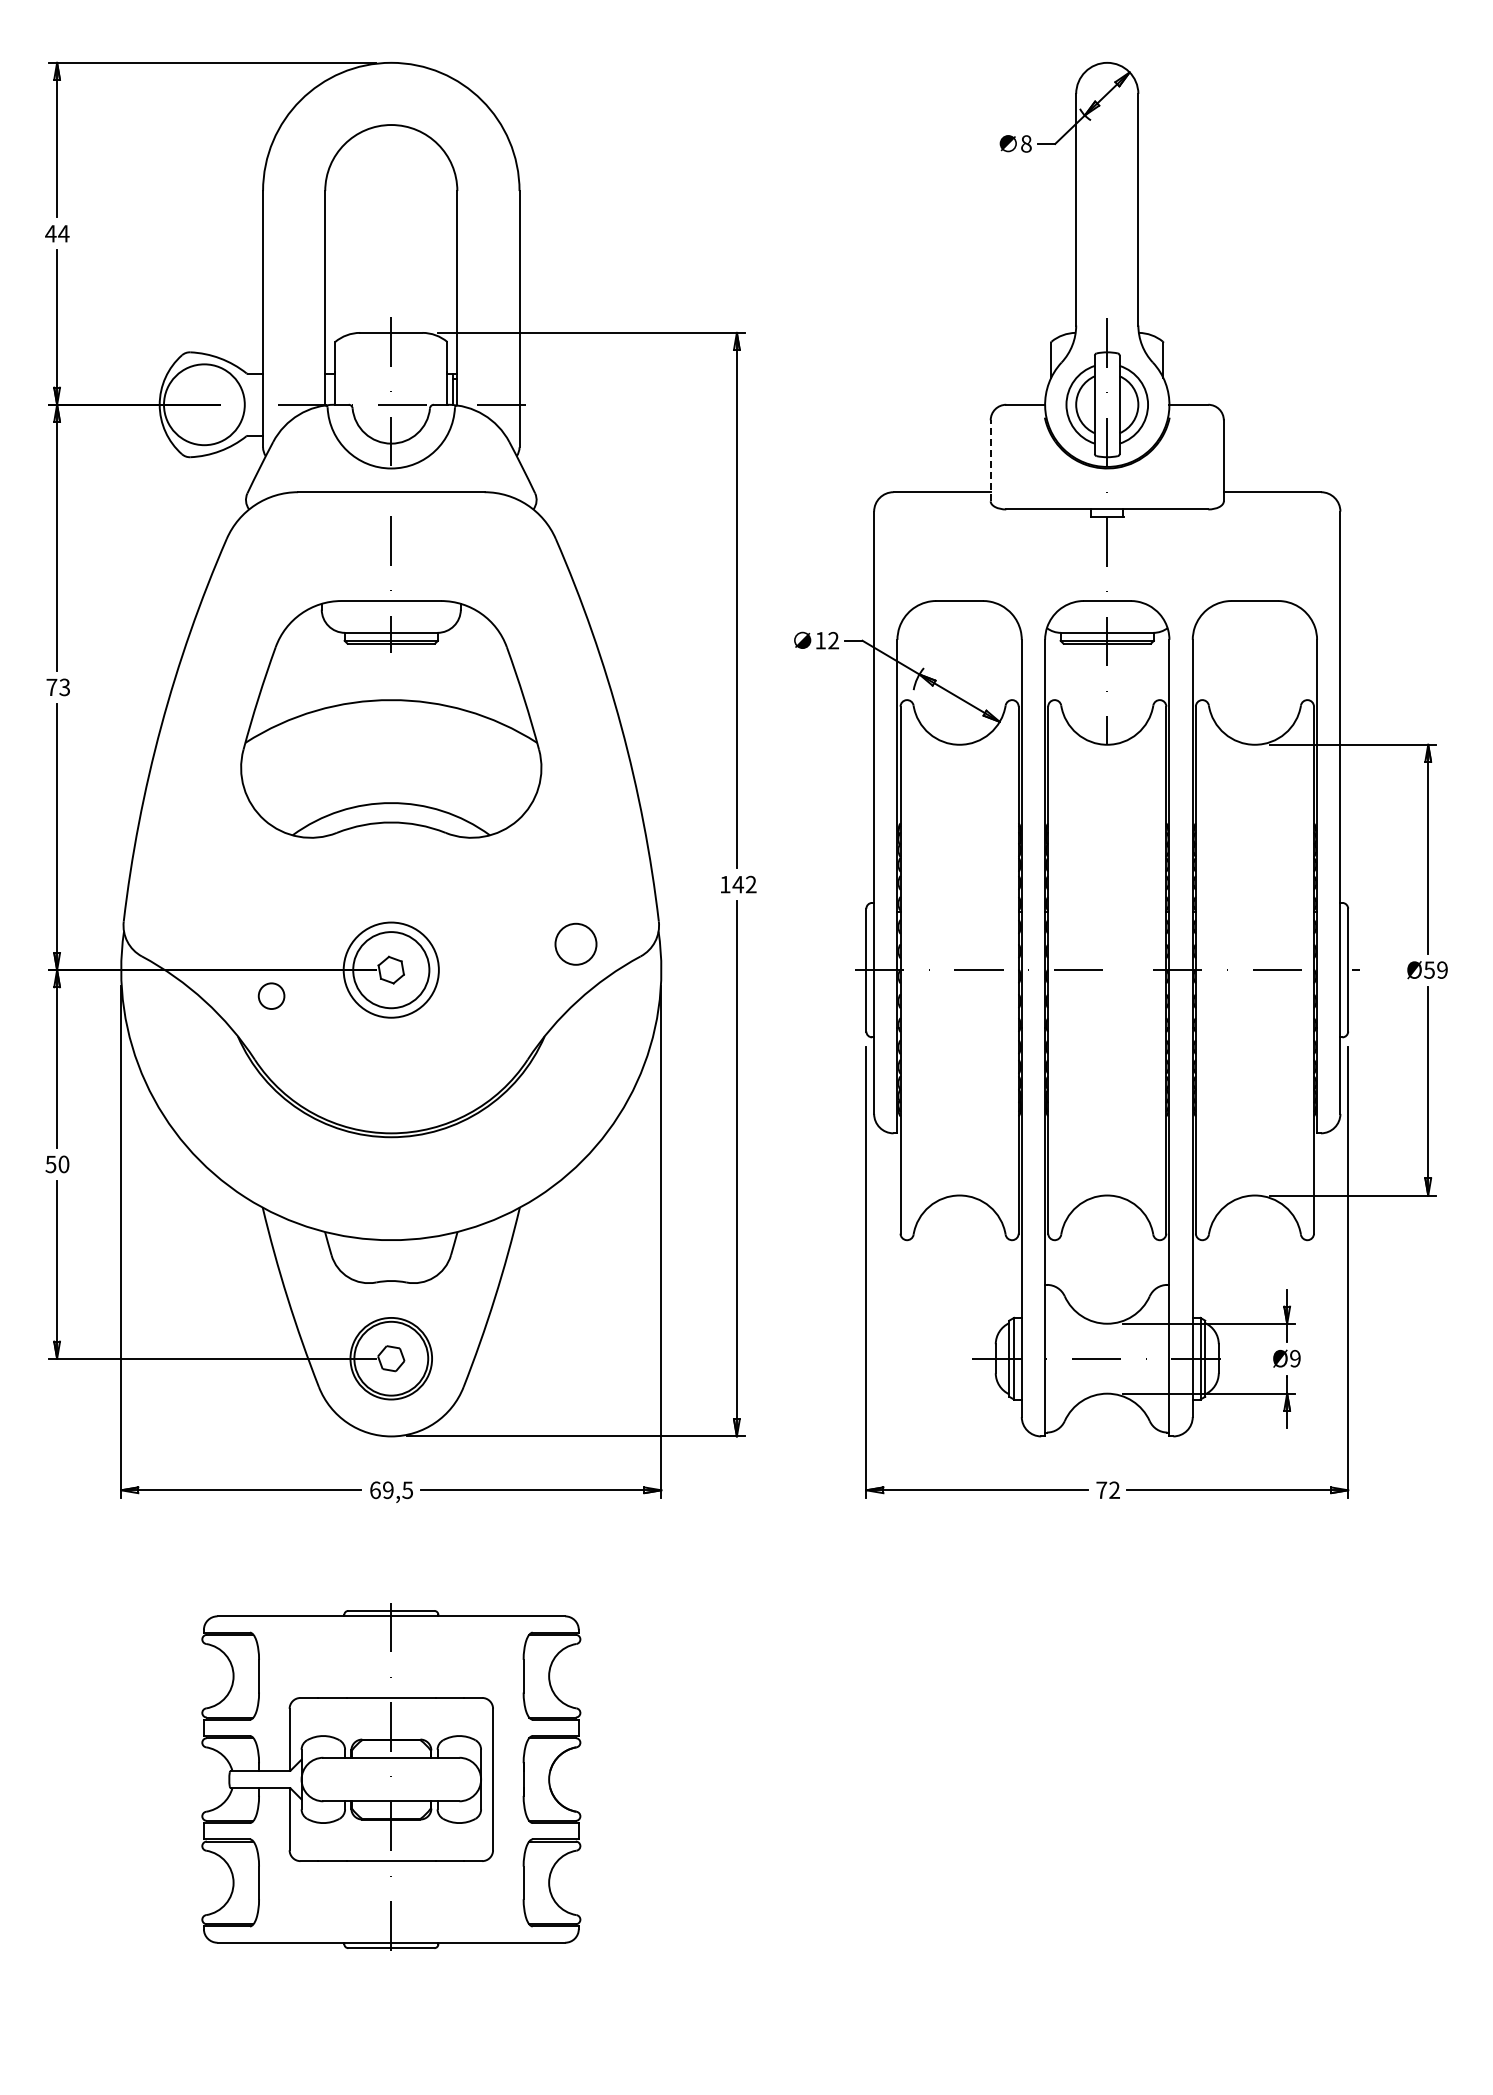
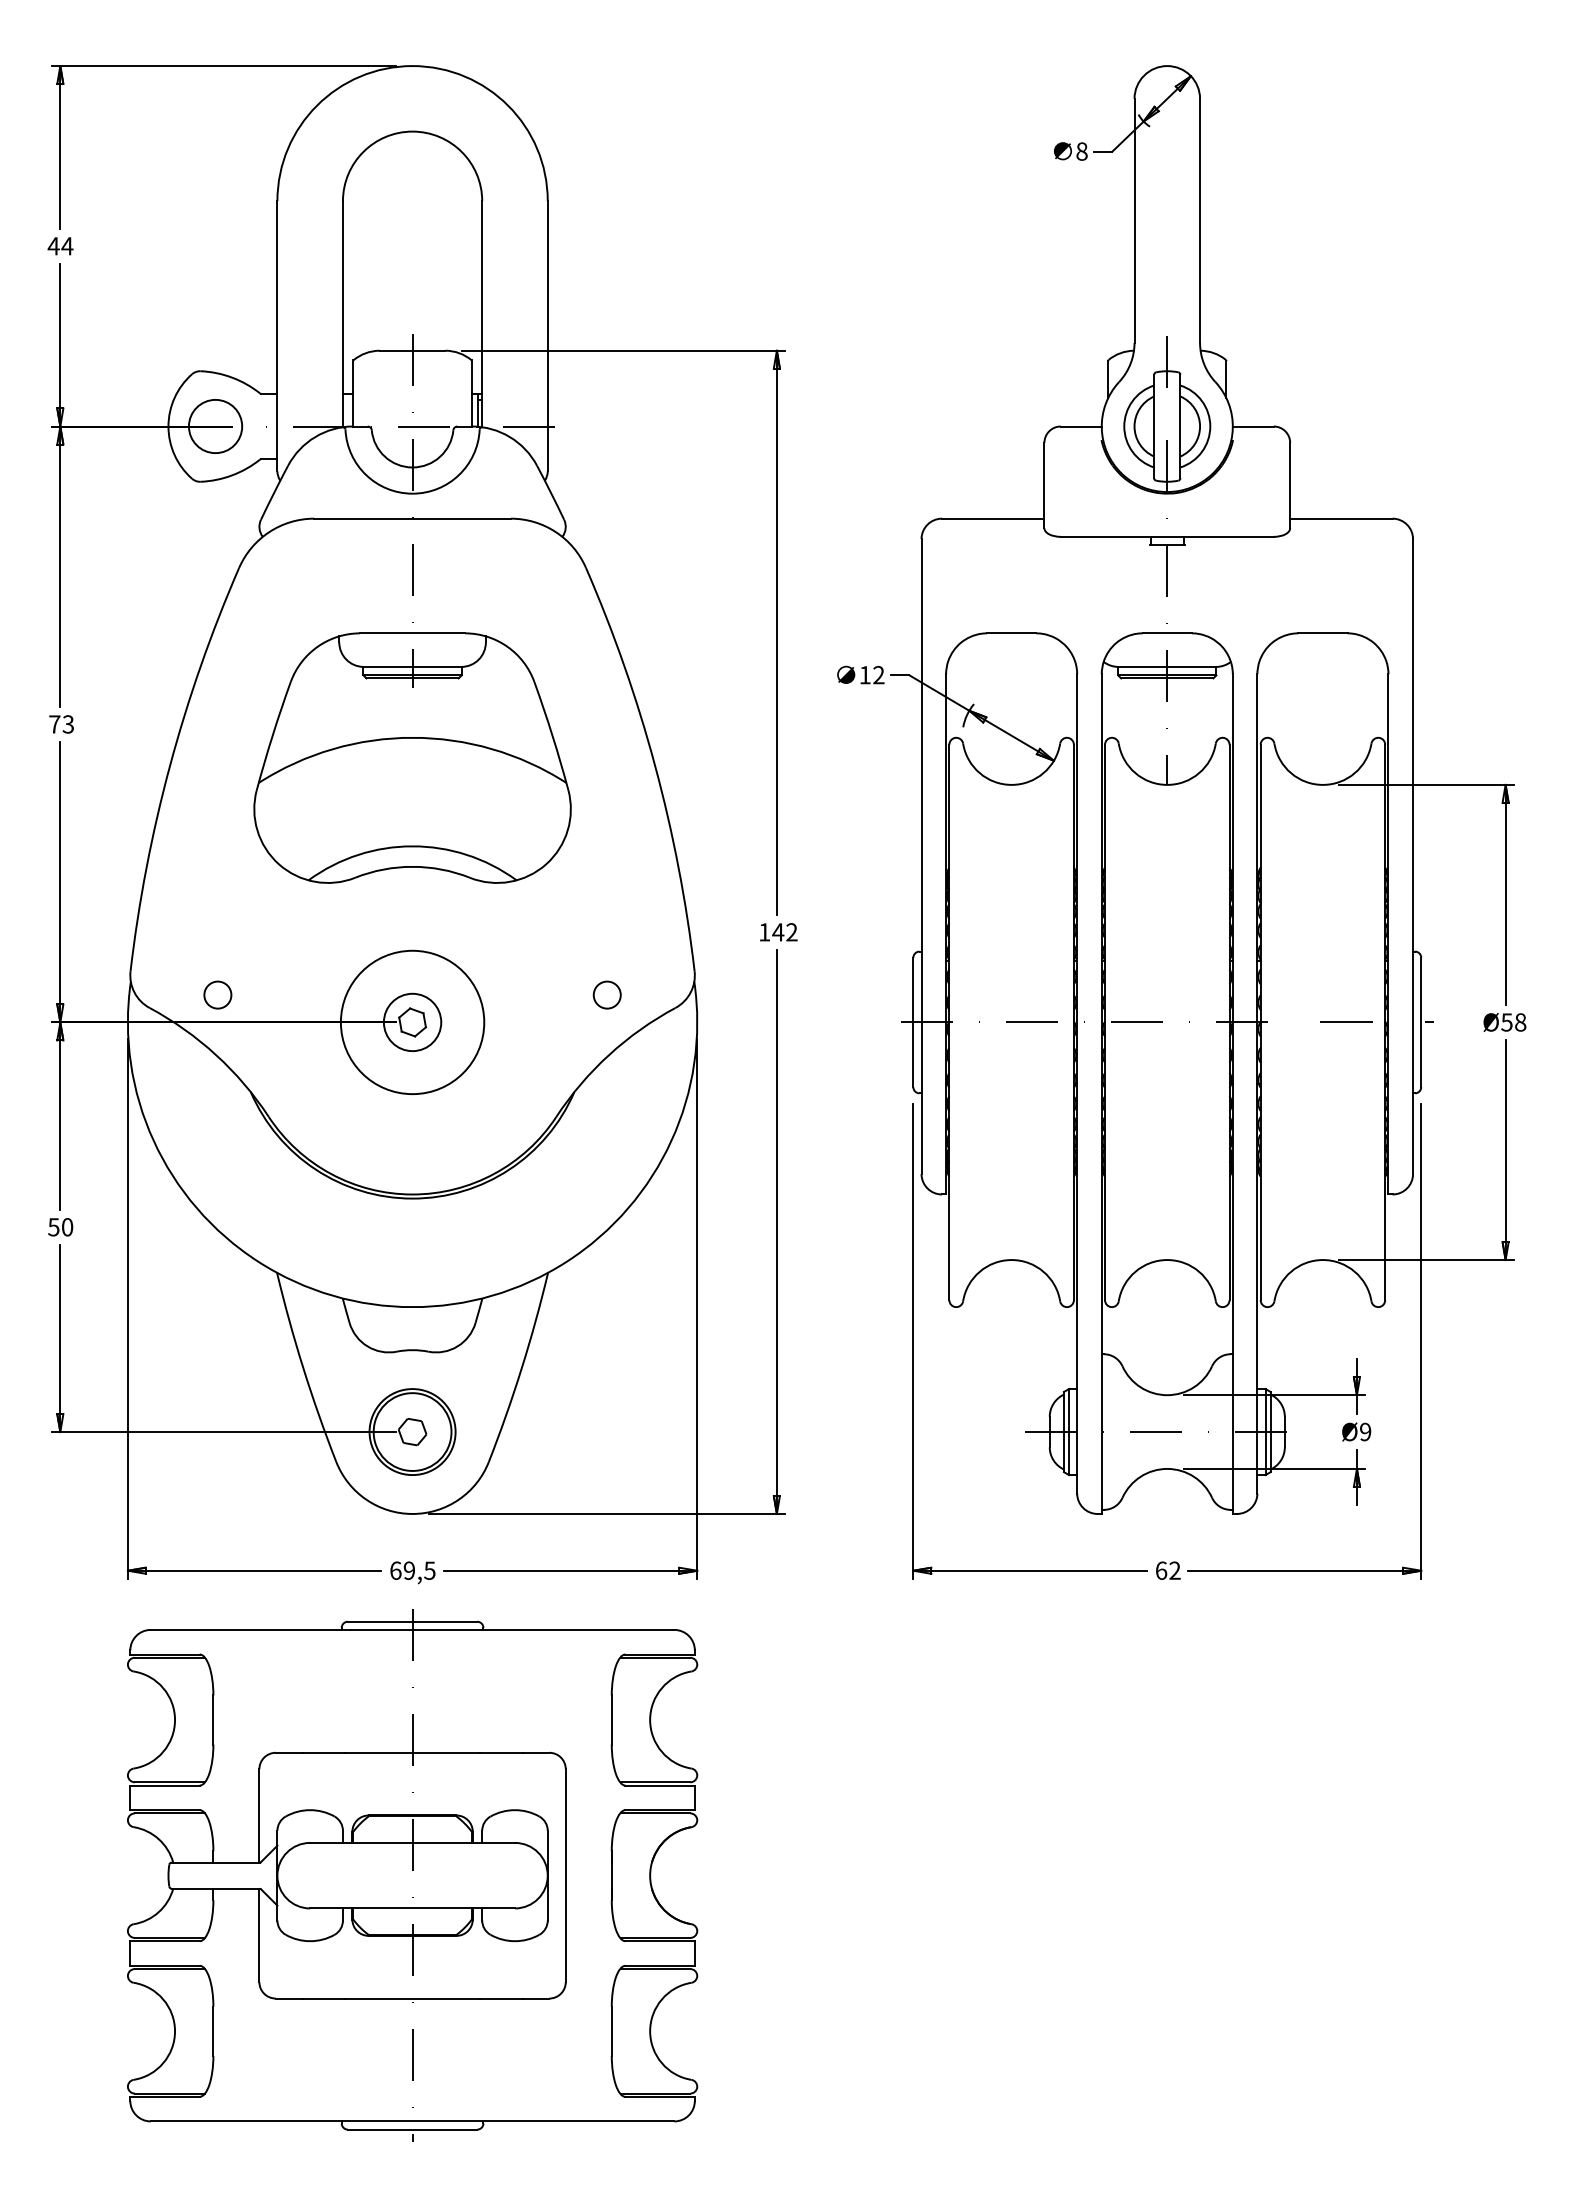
circle: (204, 404) -> (215, 426), size x0.62
line: (990, 460) -> (1044, 485), dashed -> solid
circle: (575, 943) -> (606, 994), size x0.62
circle: (391, 969) -> (412, 1021), size x0.71
text: (1442, 969) -> (1520, 1021), Ø59 -> Ø58
circle: (391, 970) -> (412, 1022), size x1.43
circle: (271, 995) -> (217, 994), moved
text: (1101, 1490) -> (1161, 1570), 72 -> 62
part: (391, 1779) -> (412, 1875), size x1.43

